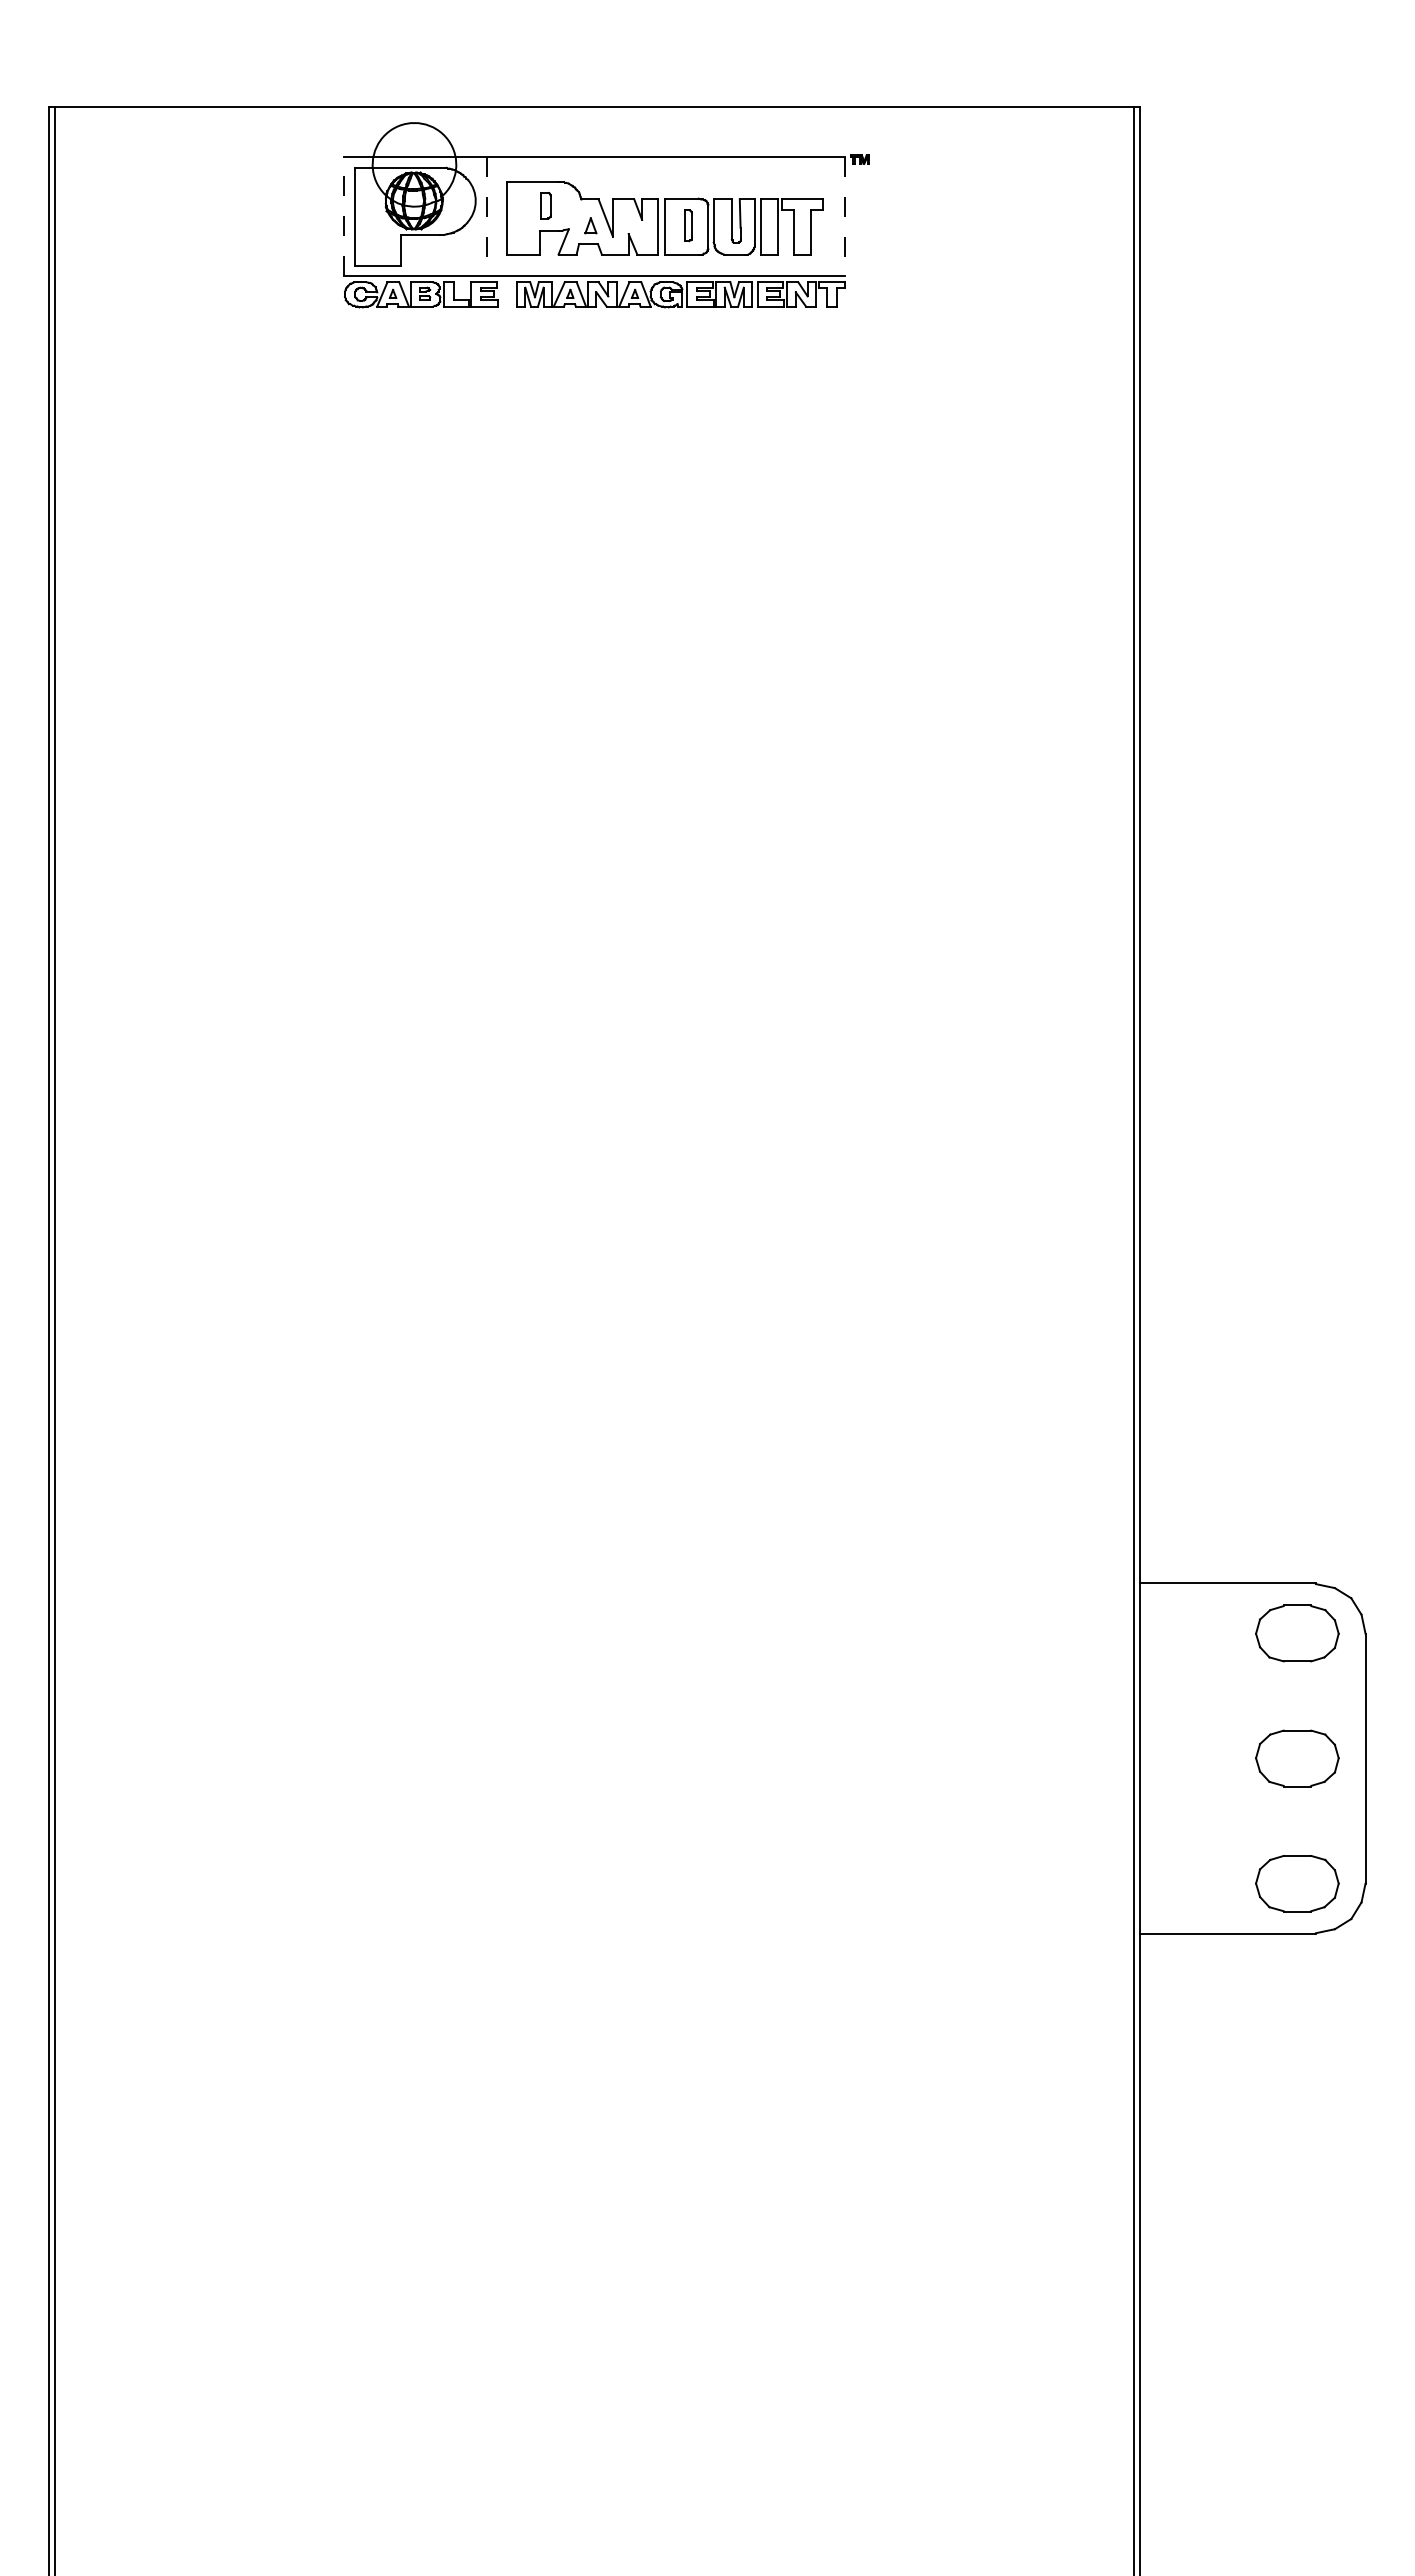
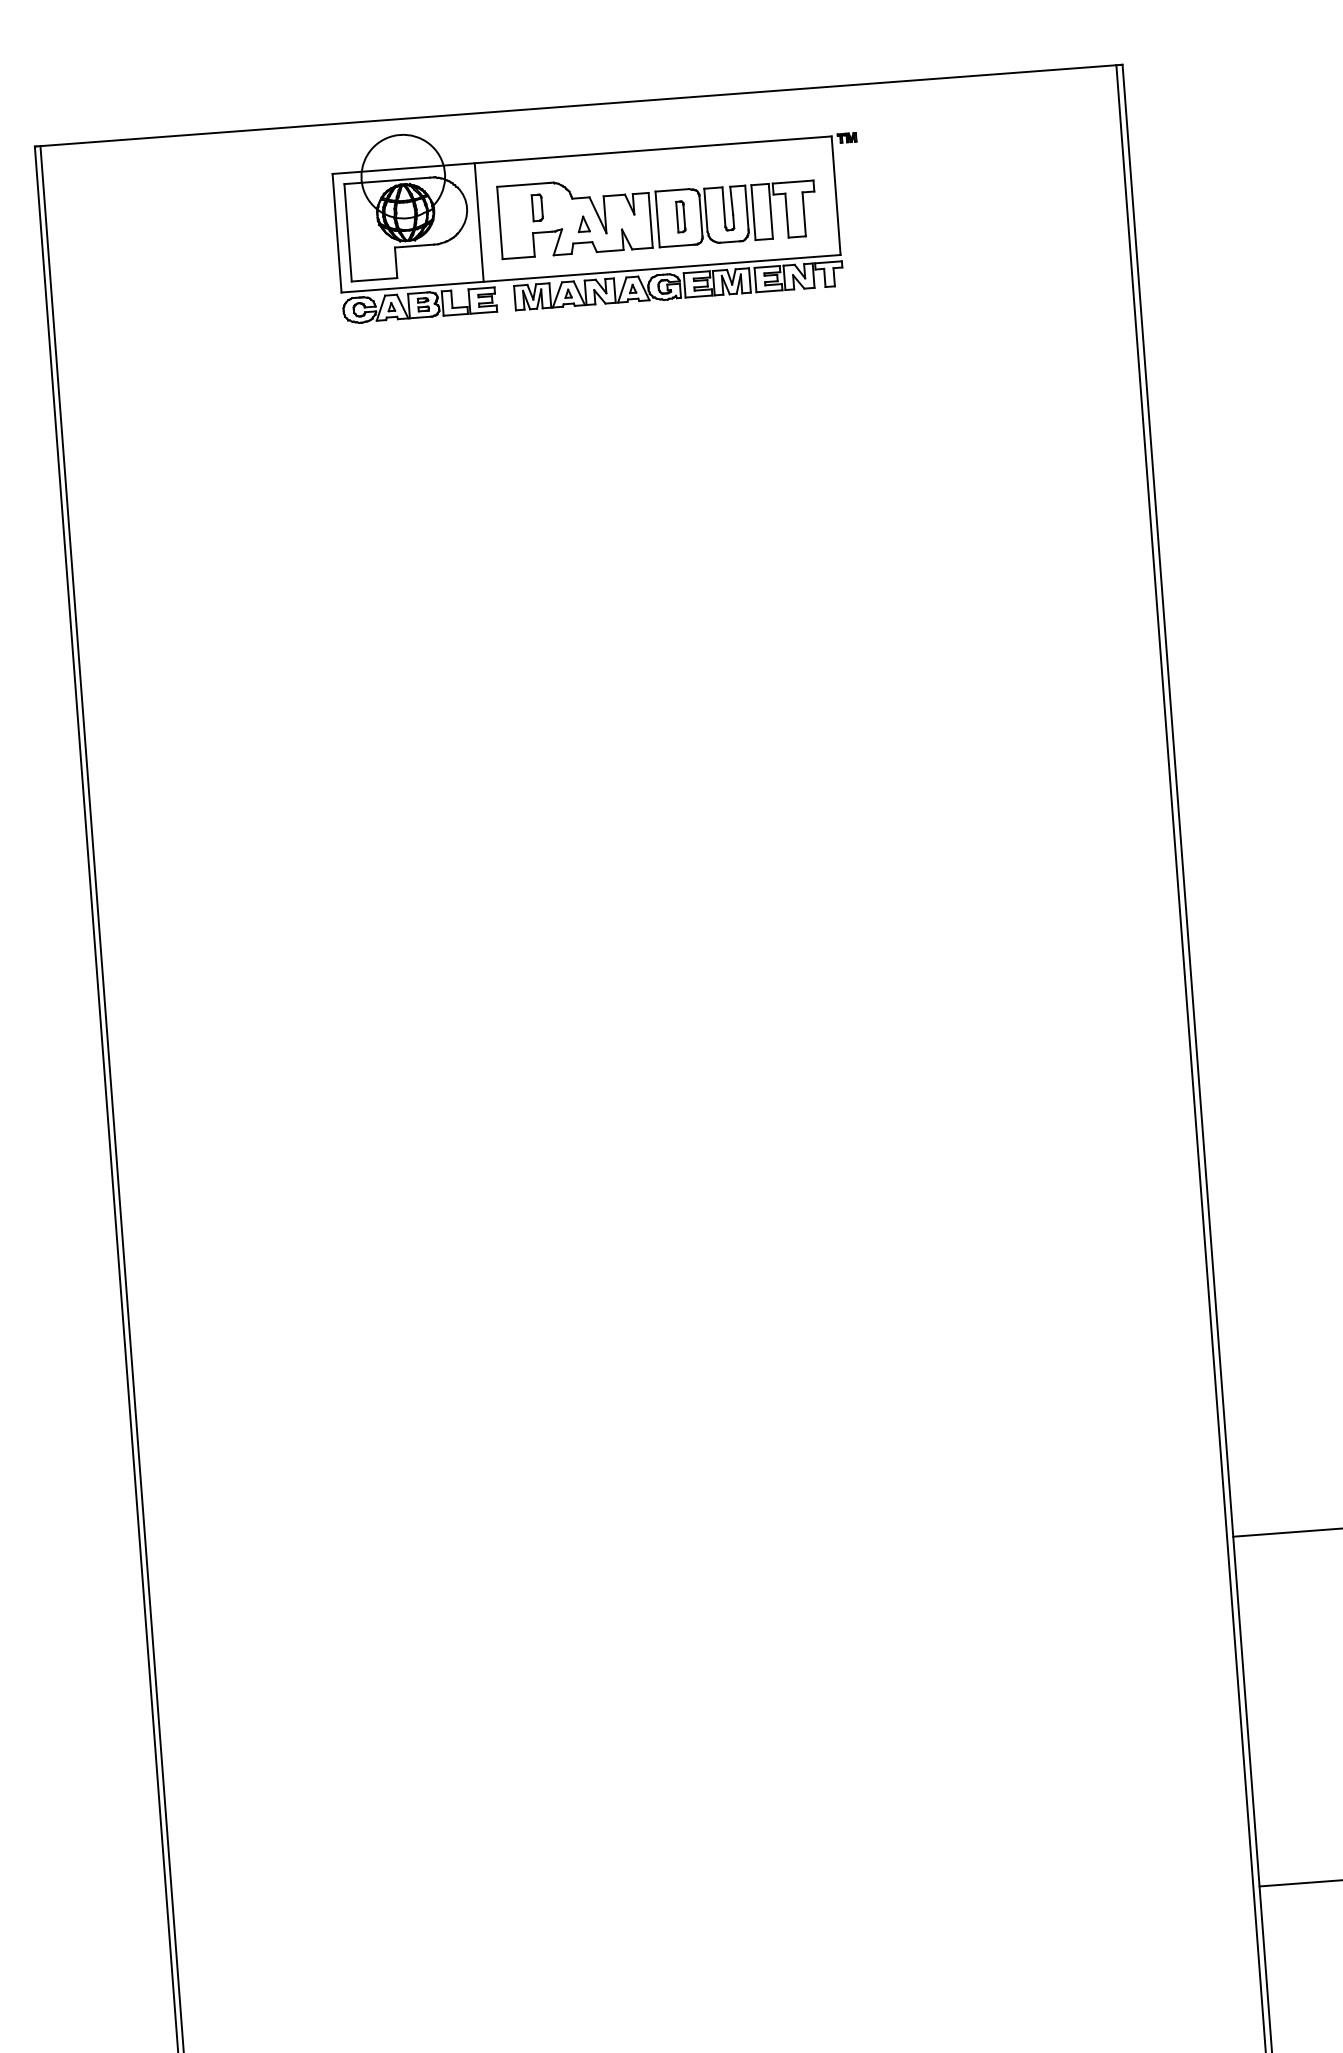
line: (344, 215) -> (337, 232), dashed -> solid
line: (486, 216) -> (478, 222), dashed -> solid
line: (844, 216) -> (835, 195), dashed -> solid

